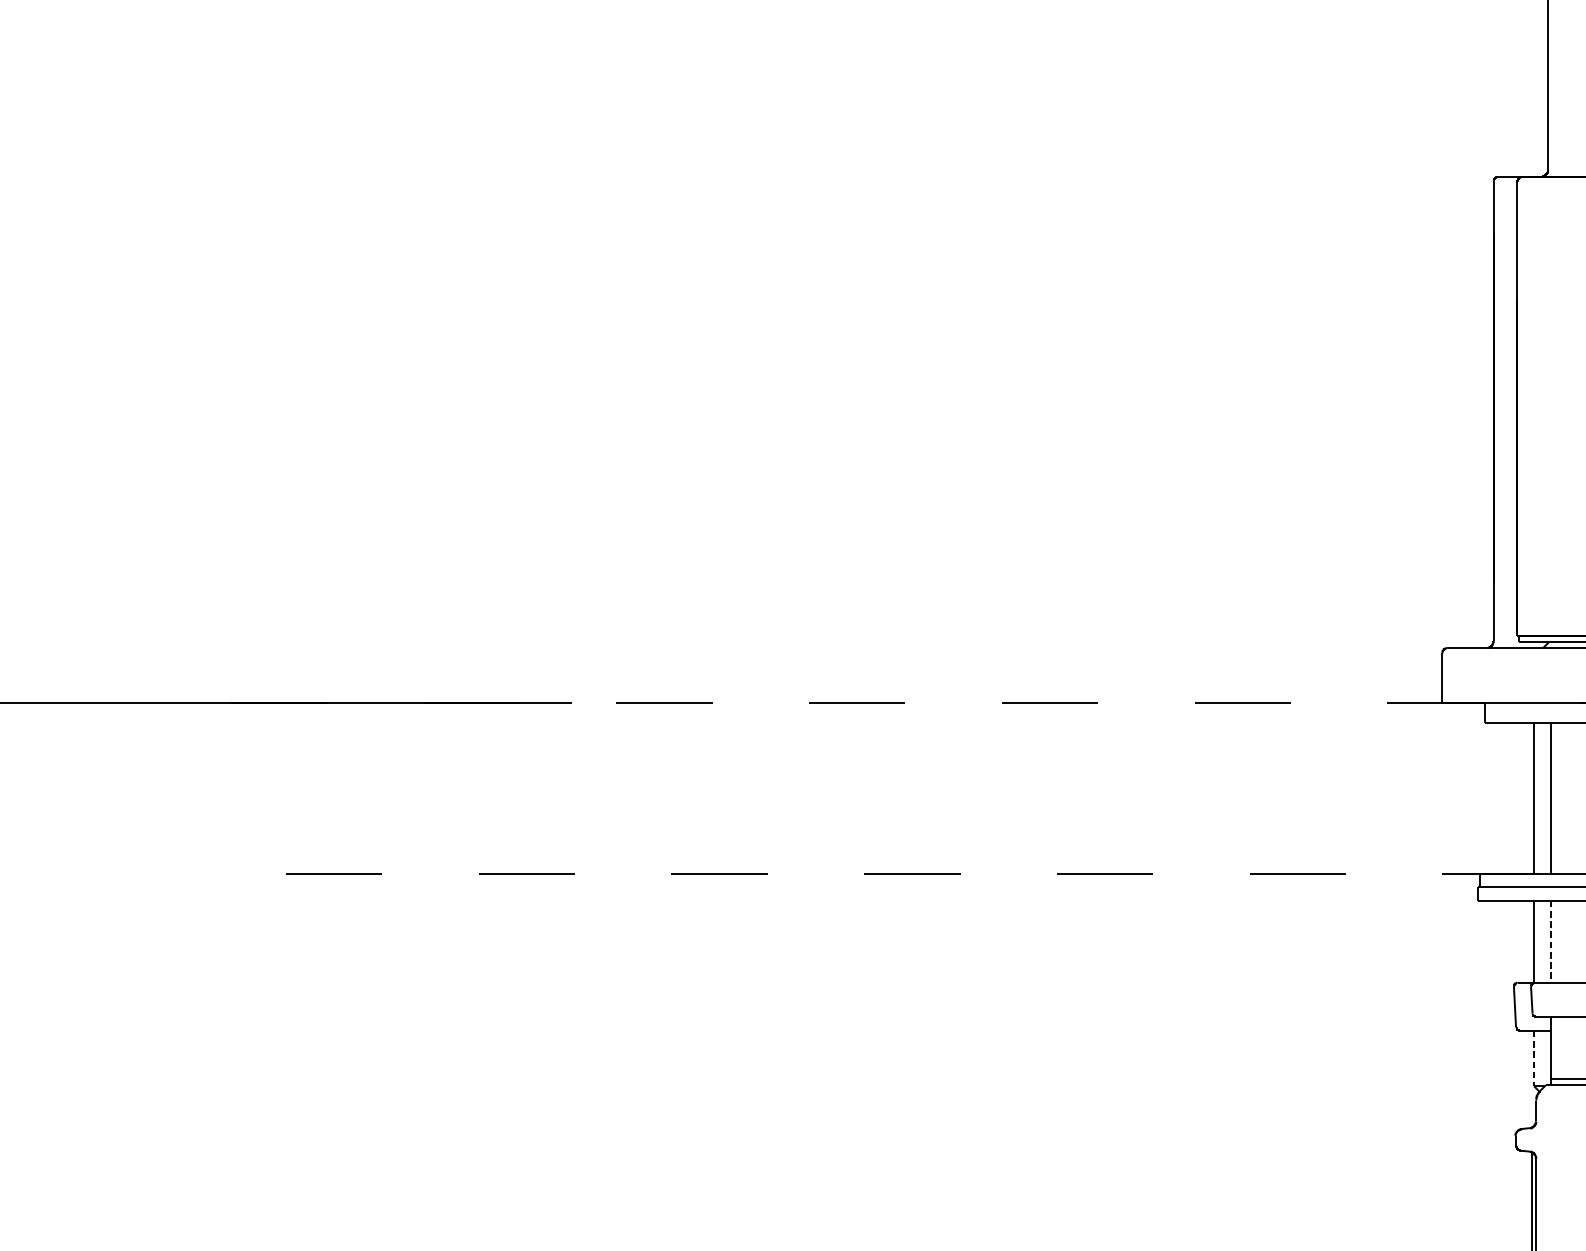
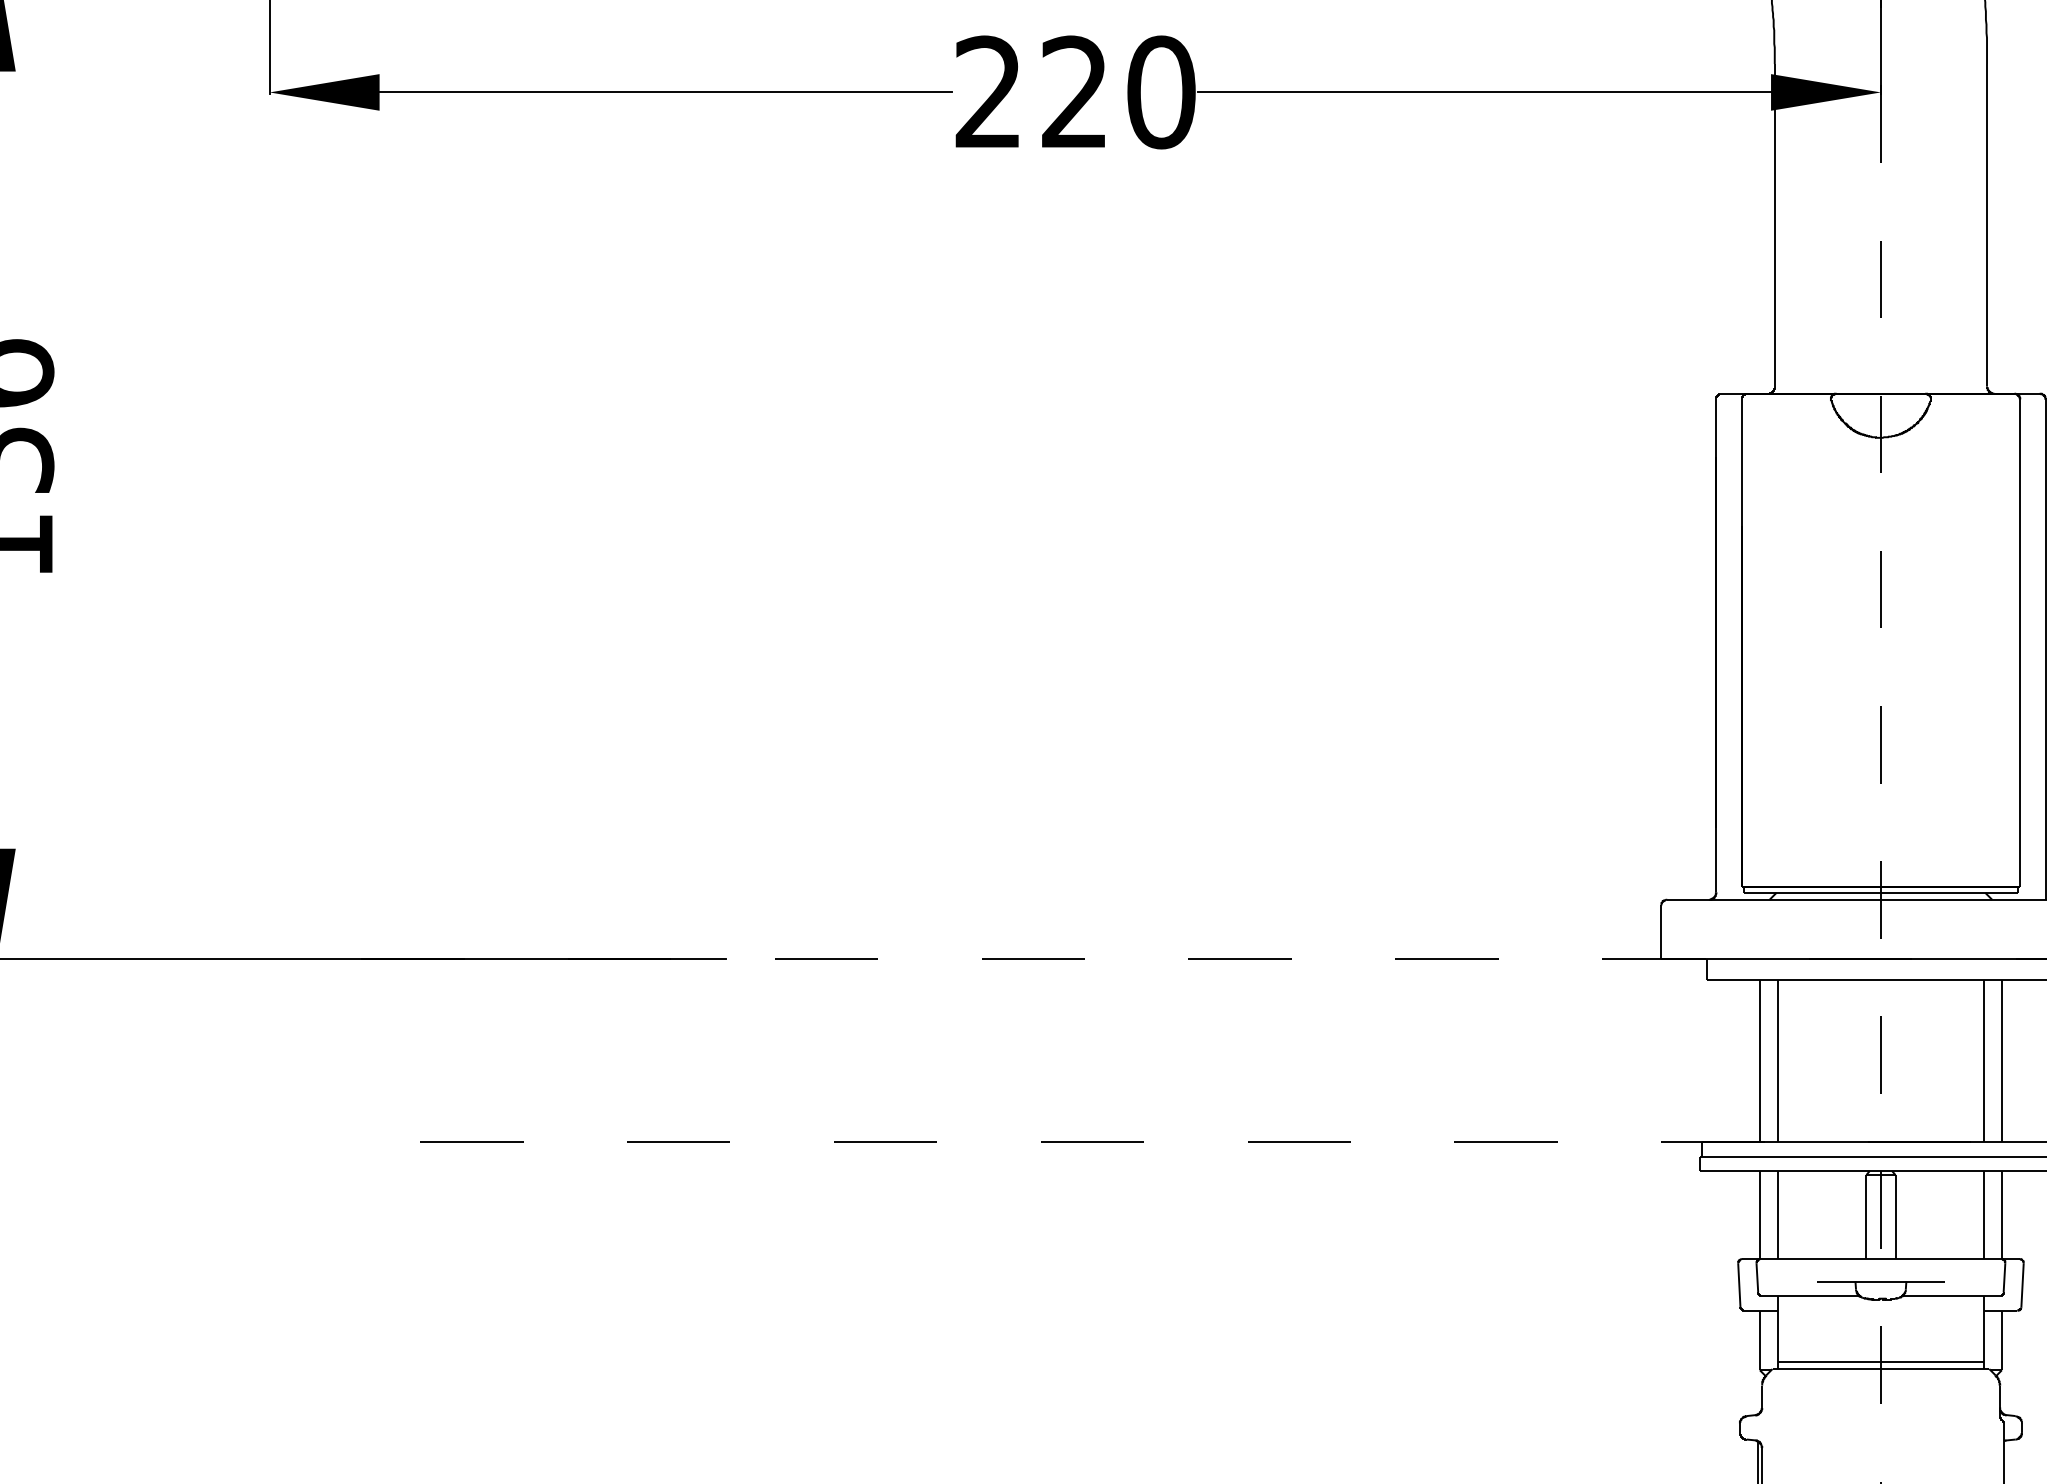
line: (1551, 942) -> (1778, 1215), dashed -> solid
line: (1533, 1058) -> (1759, 1340), dashed -> solid

